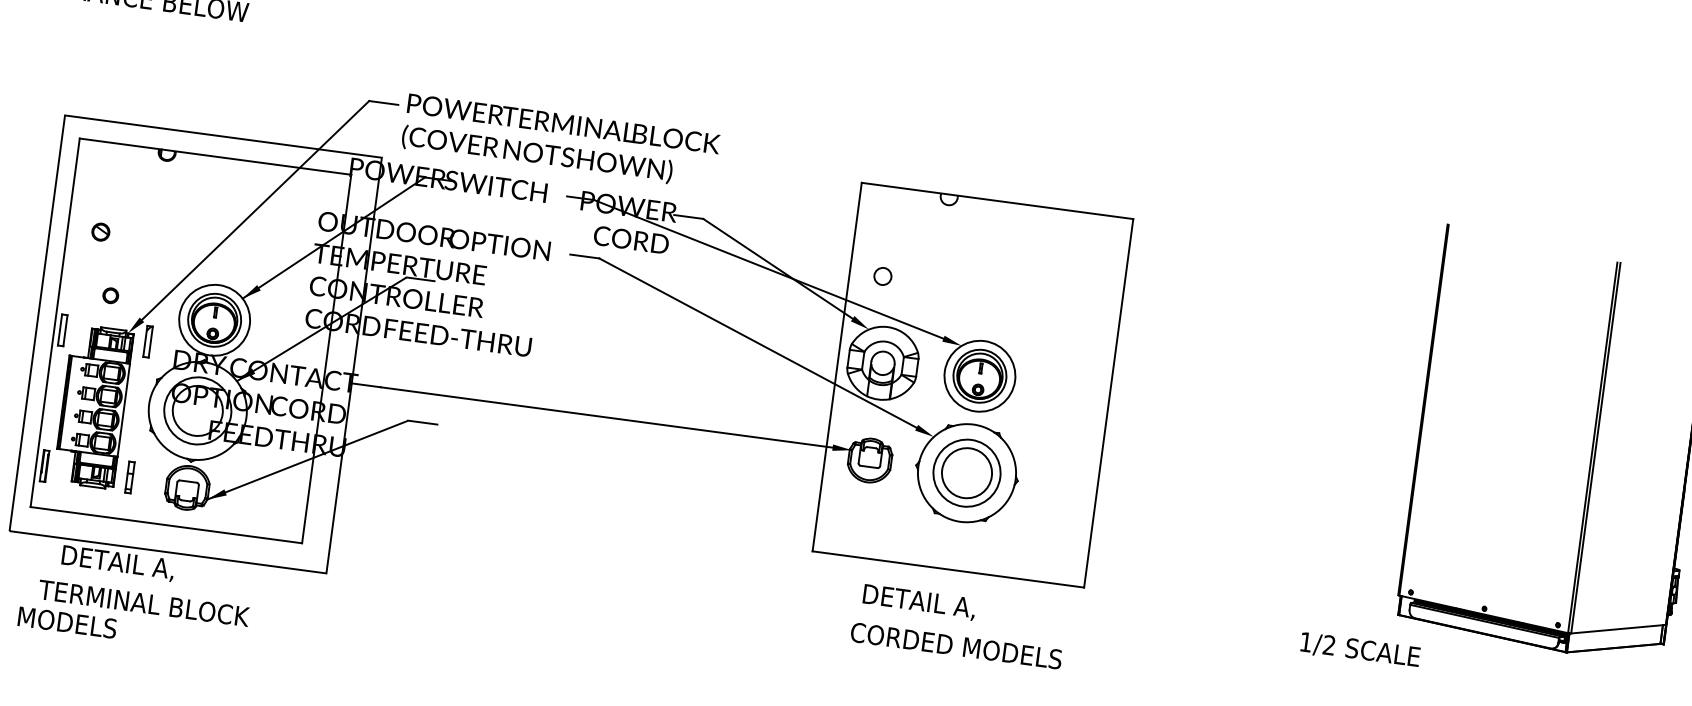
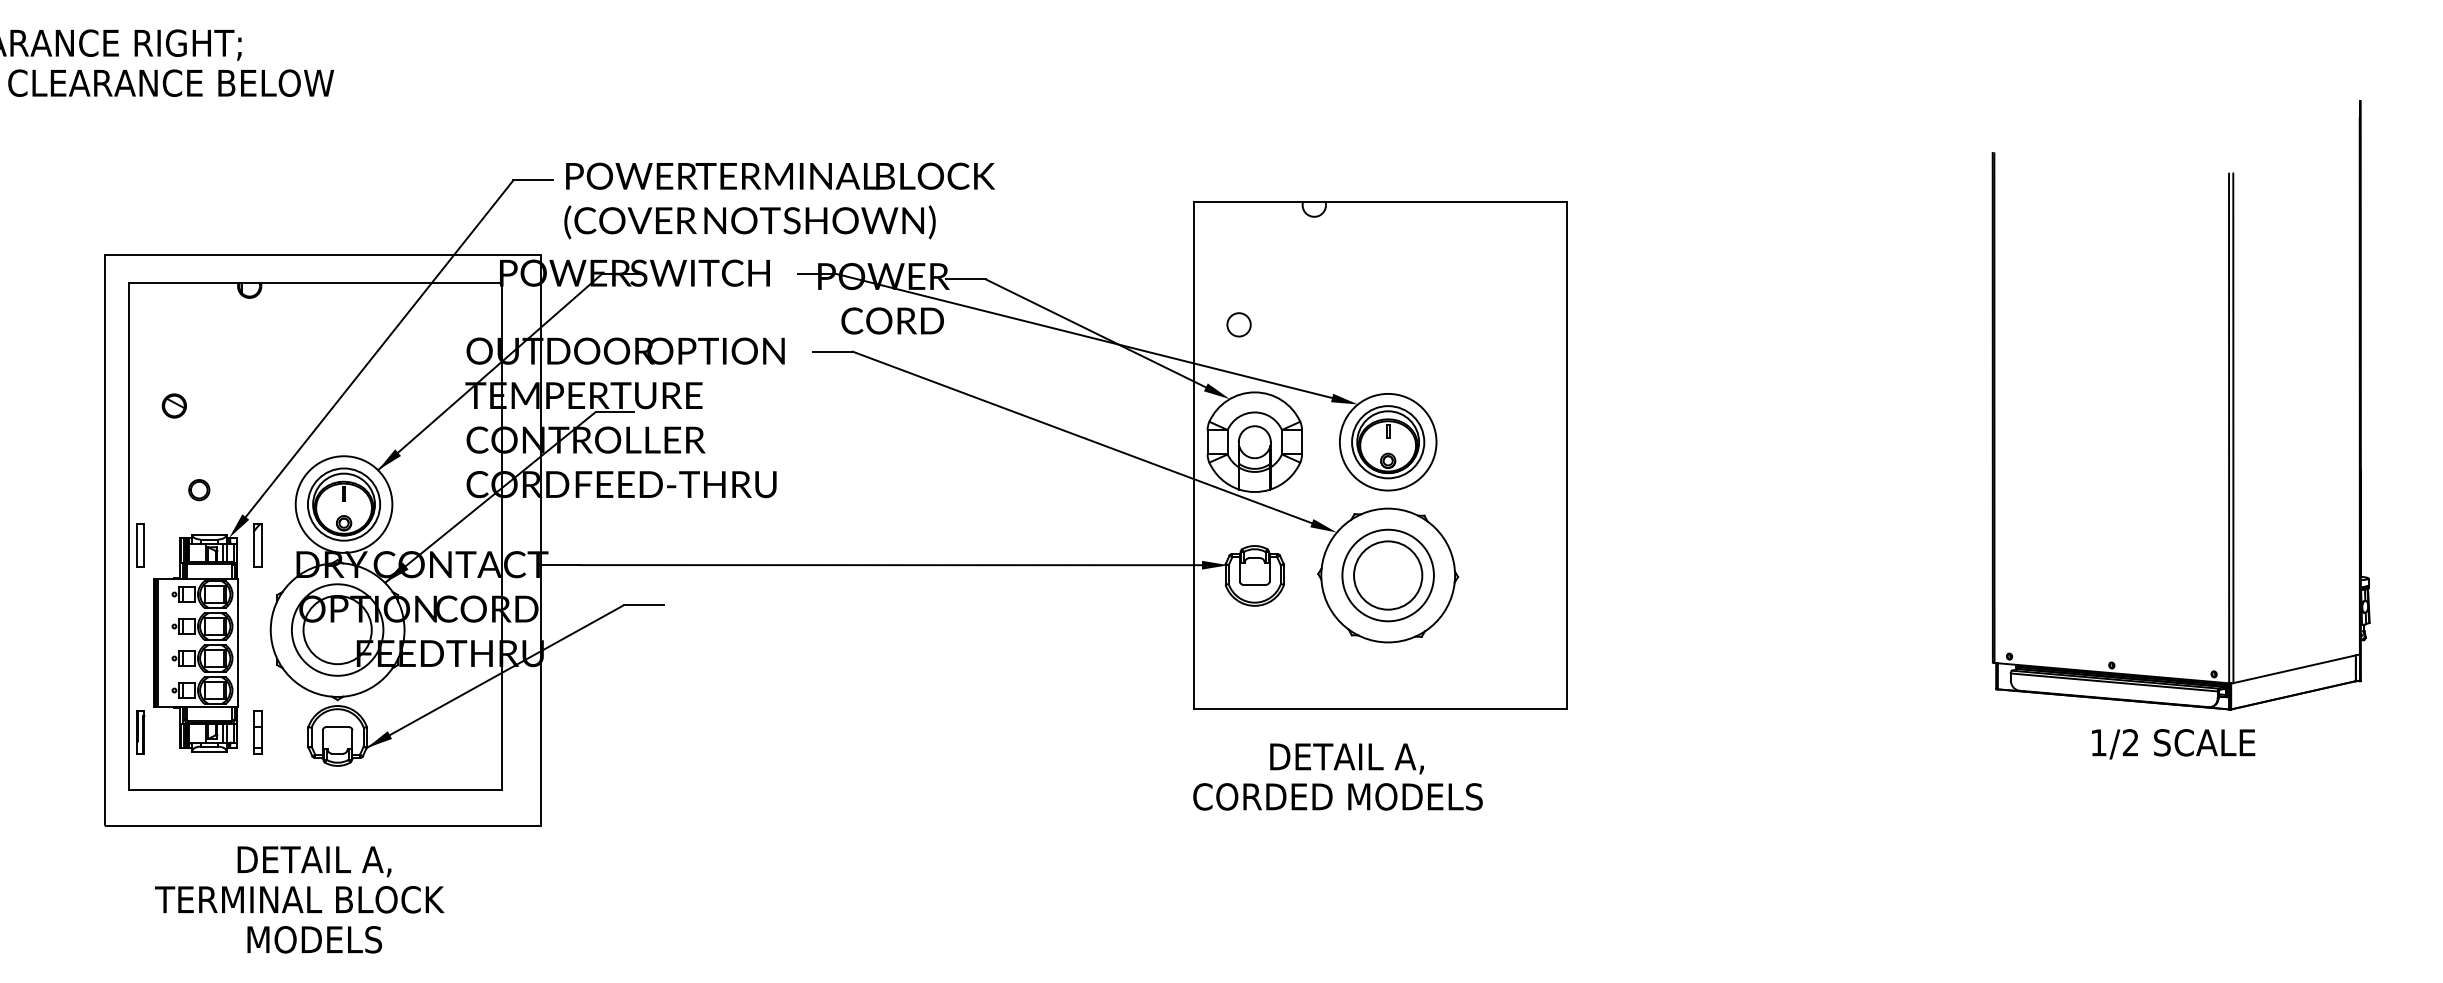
text: (118, 563) -> (314, 861), moved
text: (67, 622) -> (314, 939), moved
text: (956, 645) -> (1337, 796), moved
text: (1360, 650) -> (2173, 744), moved

